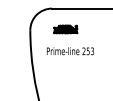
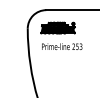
part: (65, 28) -> (57, 27), size x1.67

